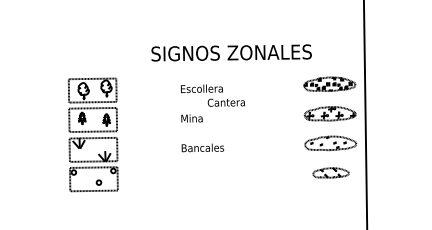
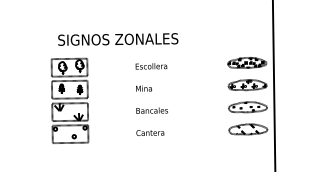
text: (231, 52) -> (118, 39), moved
text: (225, 102) -> (149, 132), moved
part: (330, 172) -> (247, 129), size x1.43

